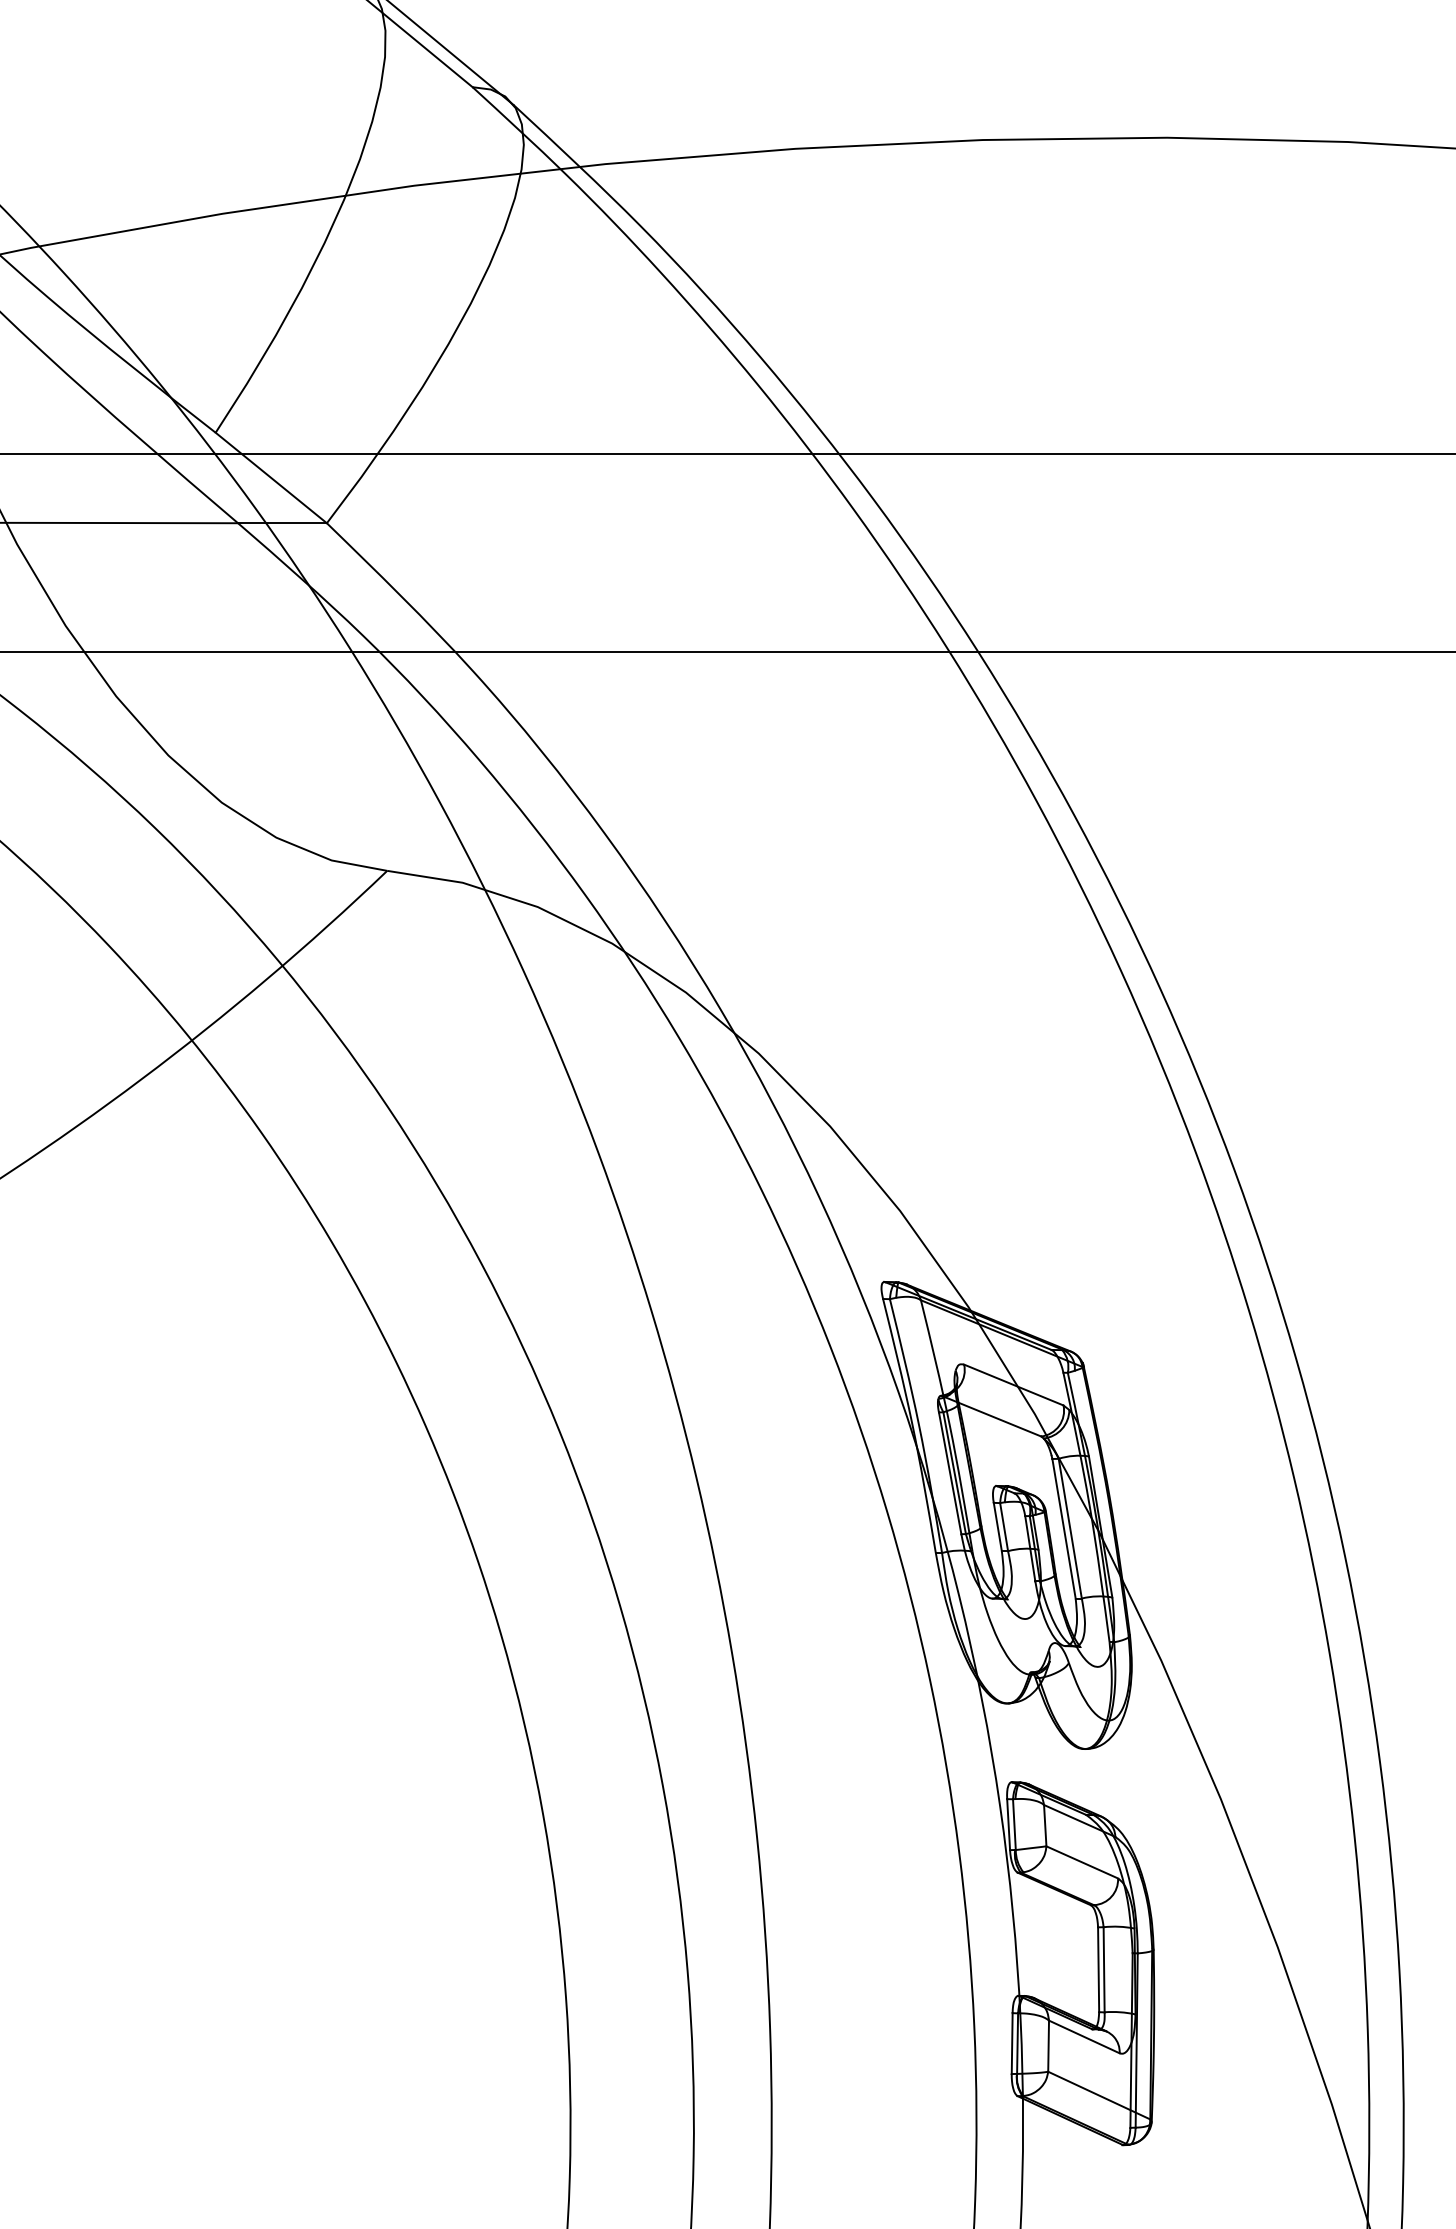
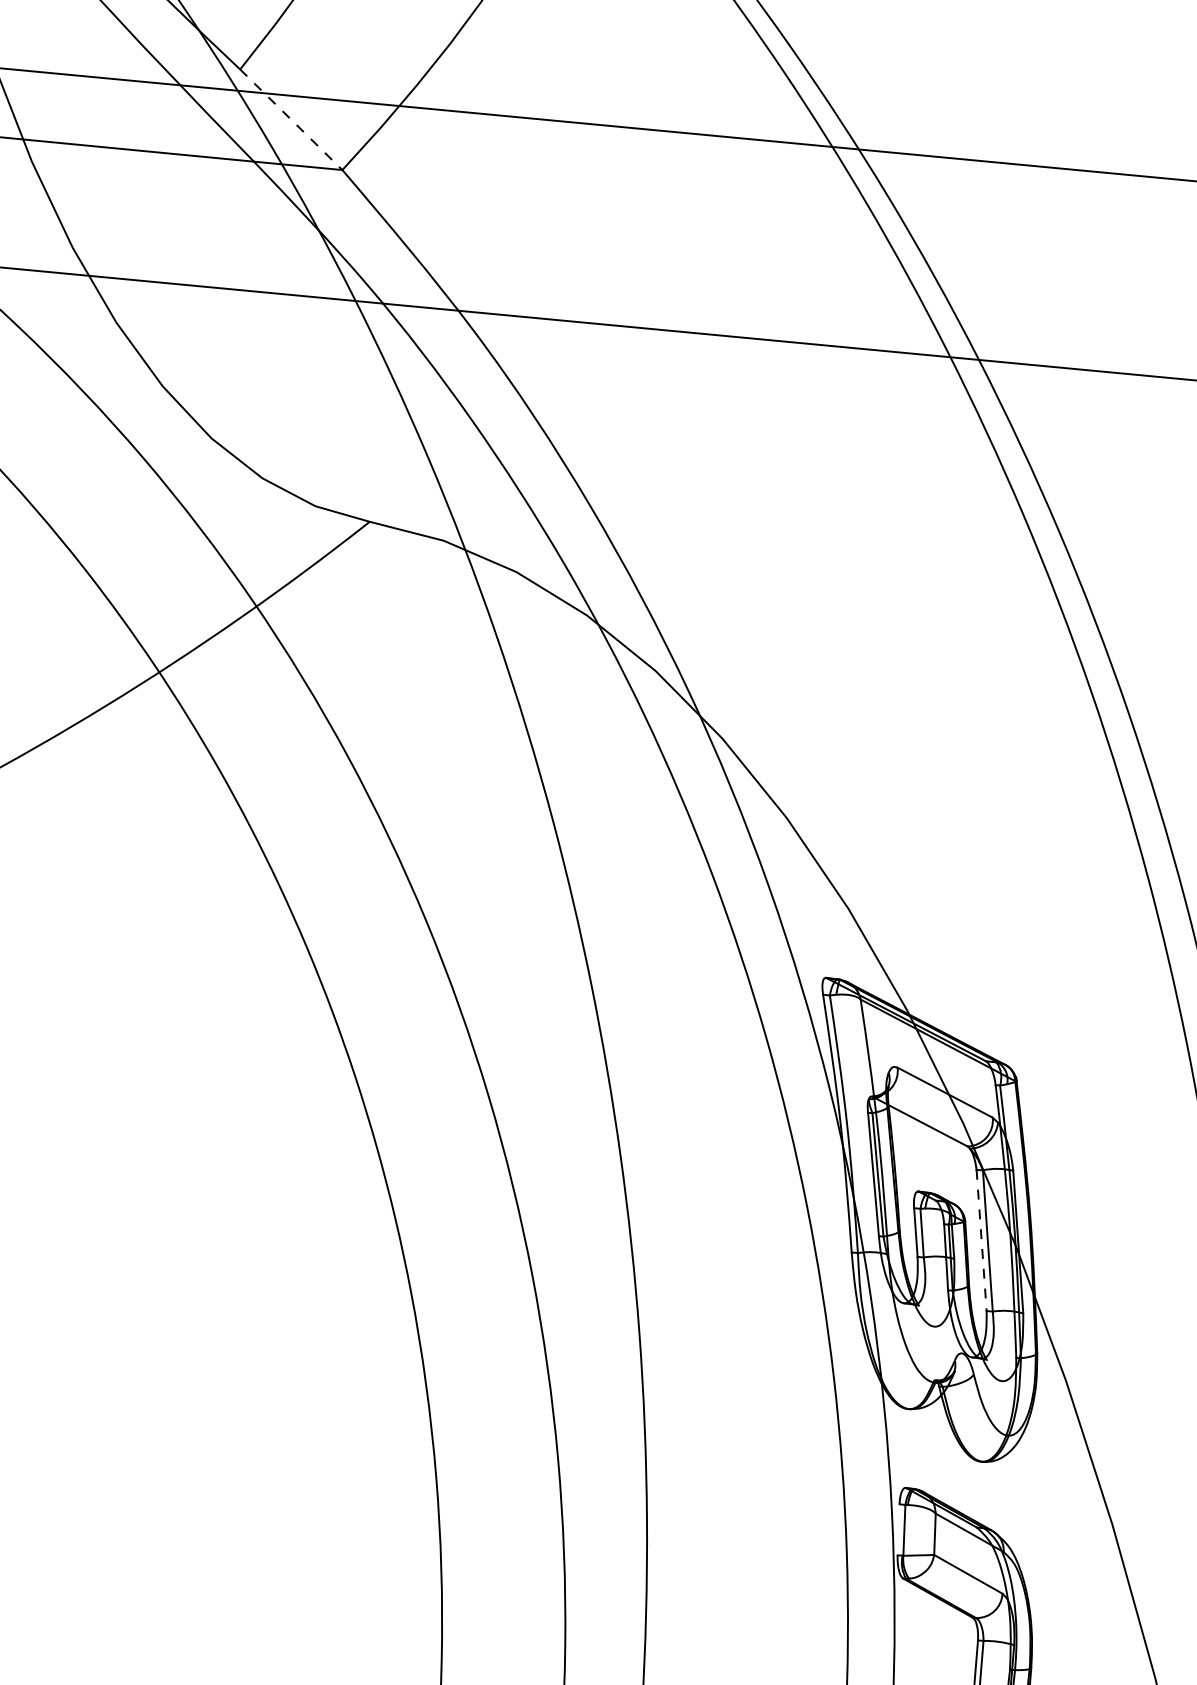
line: (271, 477) -> (291, 119), solid -> dashed
line: (1064, 1528) -> (982, 1240), solid -> dashed
line: (1008, 1824) -> (898, 1529), removed

